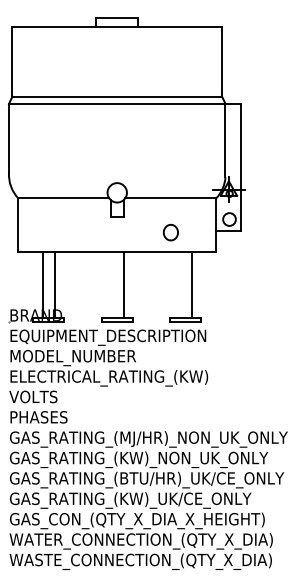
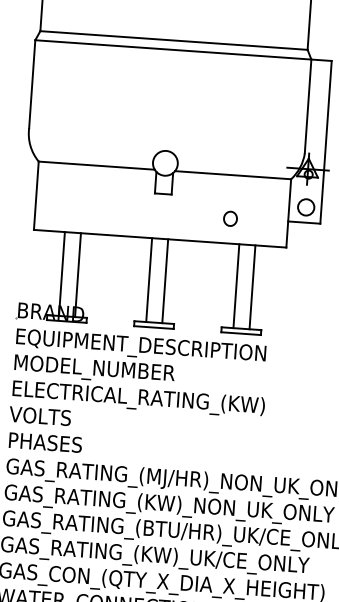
part: (171, 232) -> (231, 218), size x0.71
line: (110, 284) -> (148, 279), added
line: (179, 284) -> (236, 285), added

